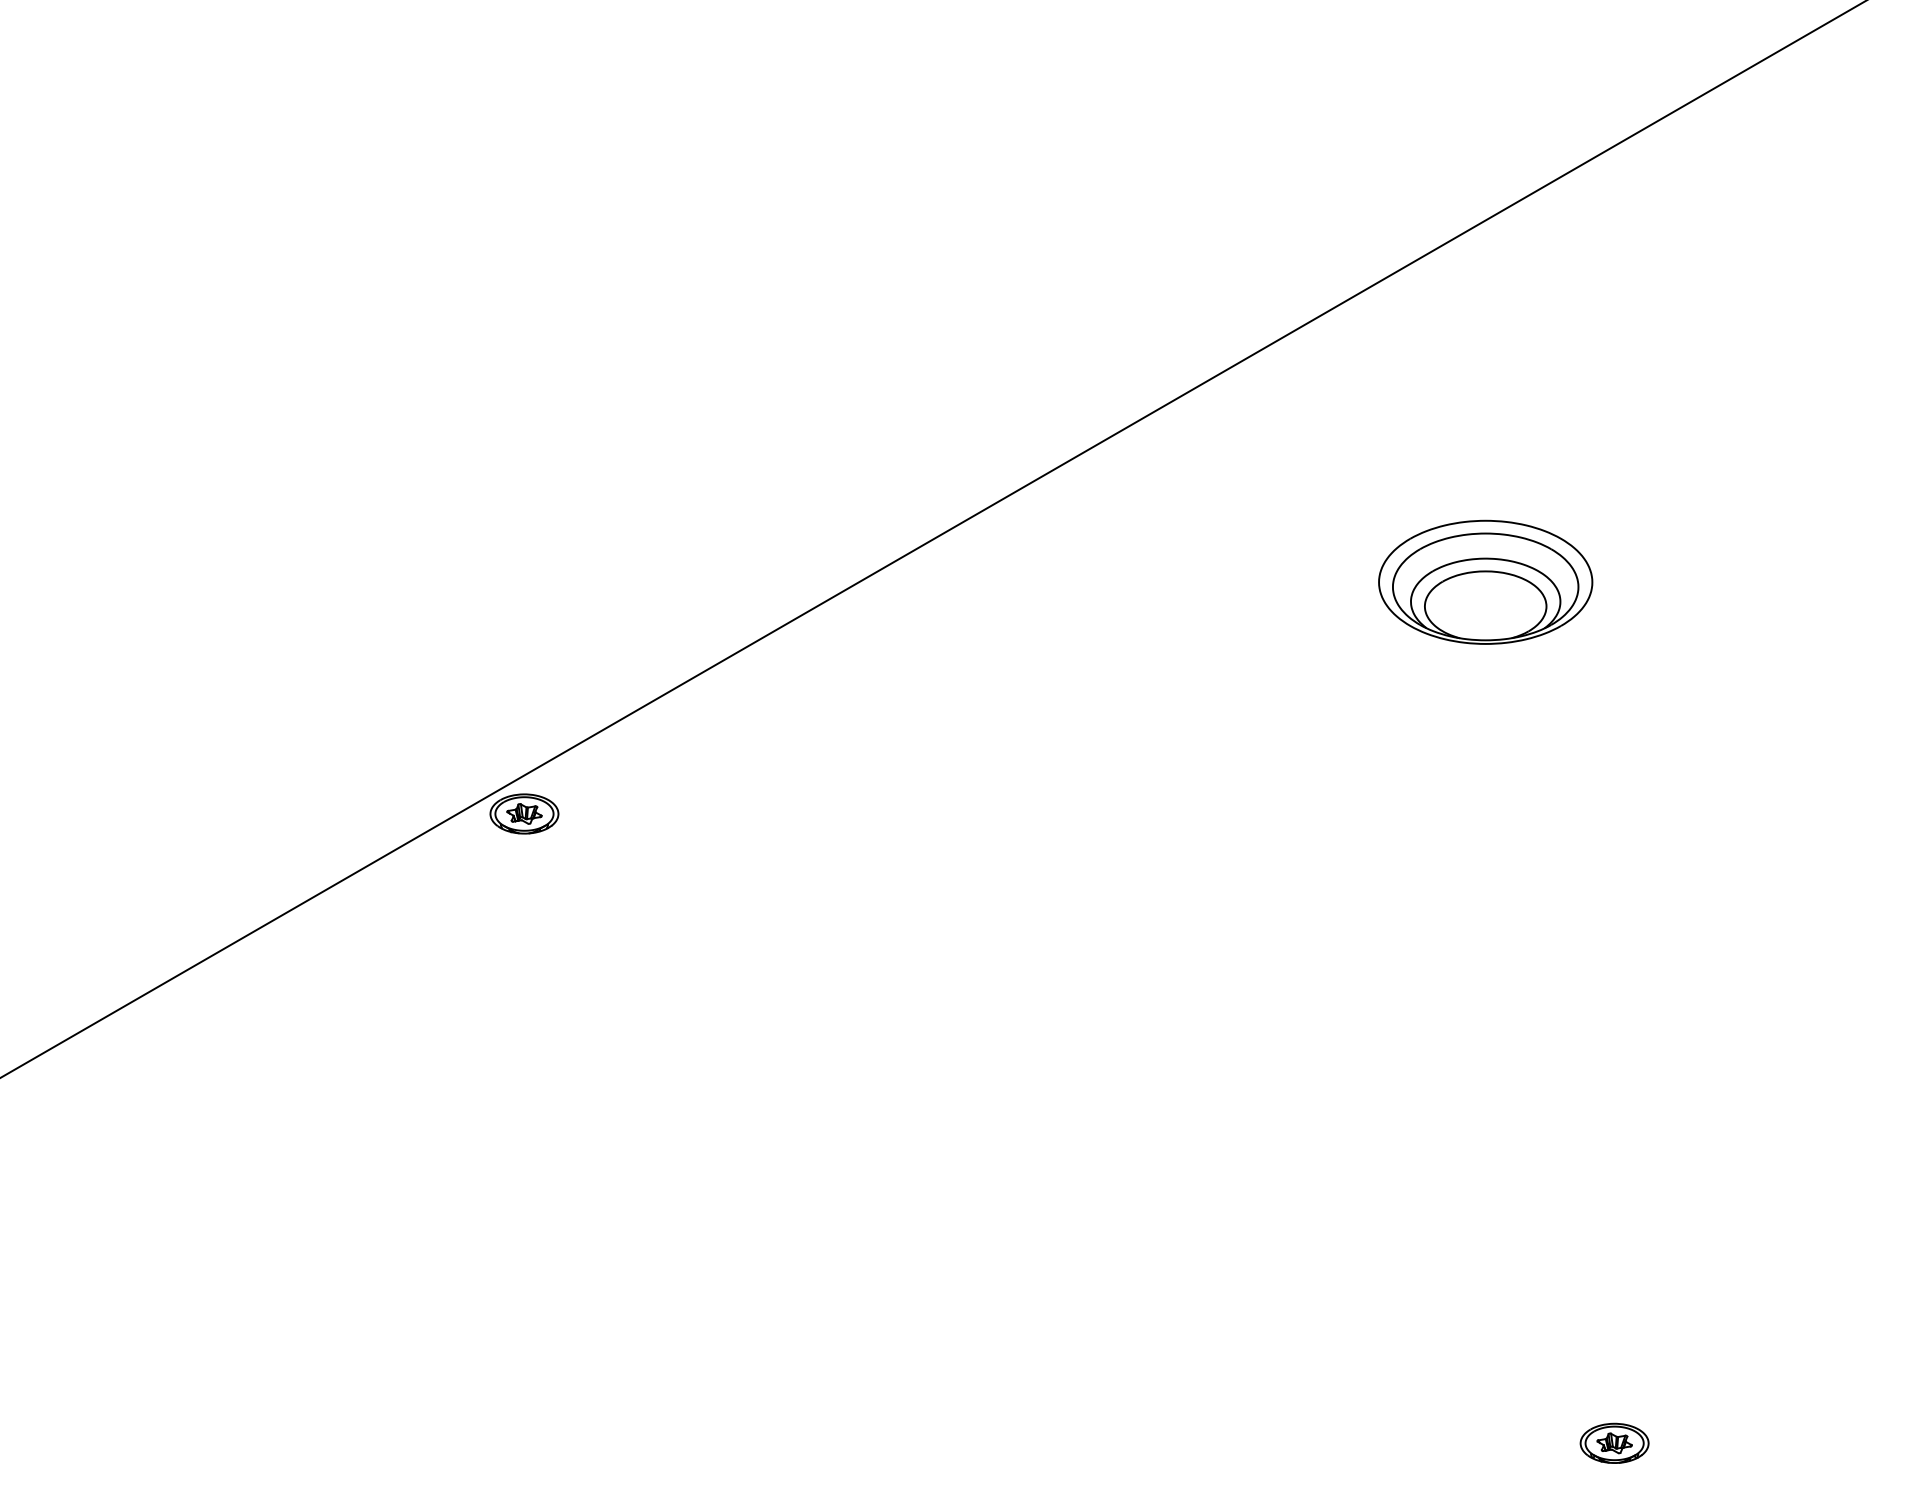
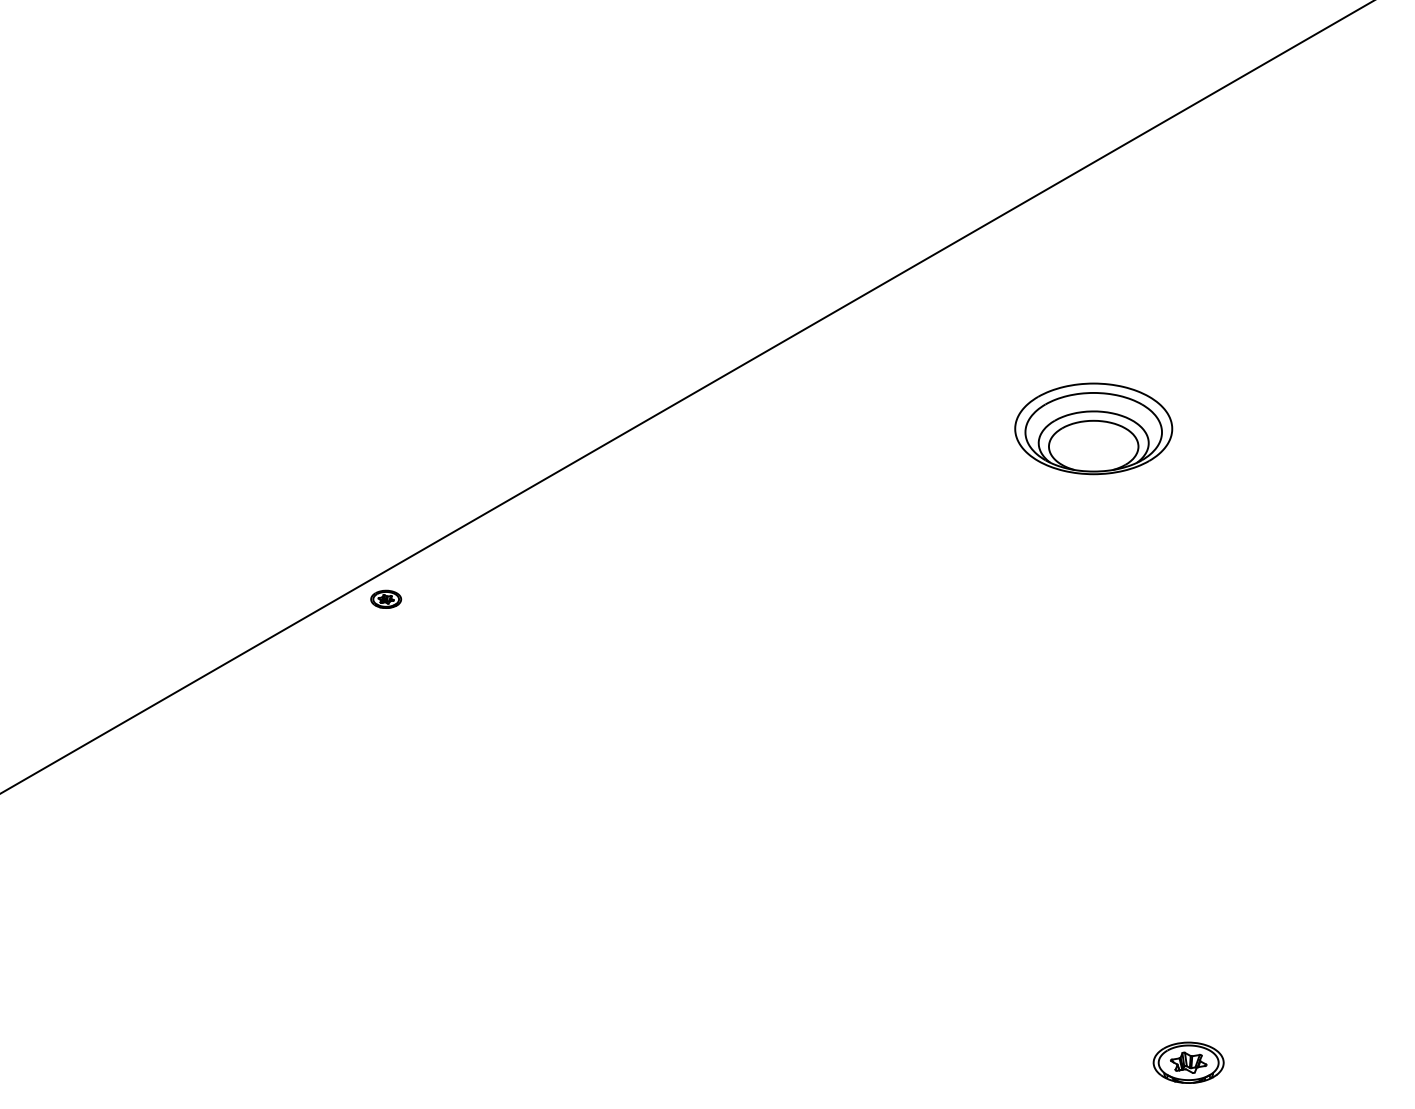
part: (524, 813) -> (386, 599), size x0.6
part: (1614, 1442) -> (1188, 1062), size x1.4

